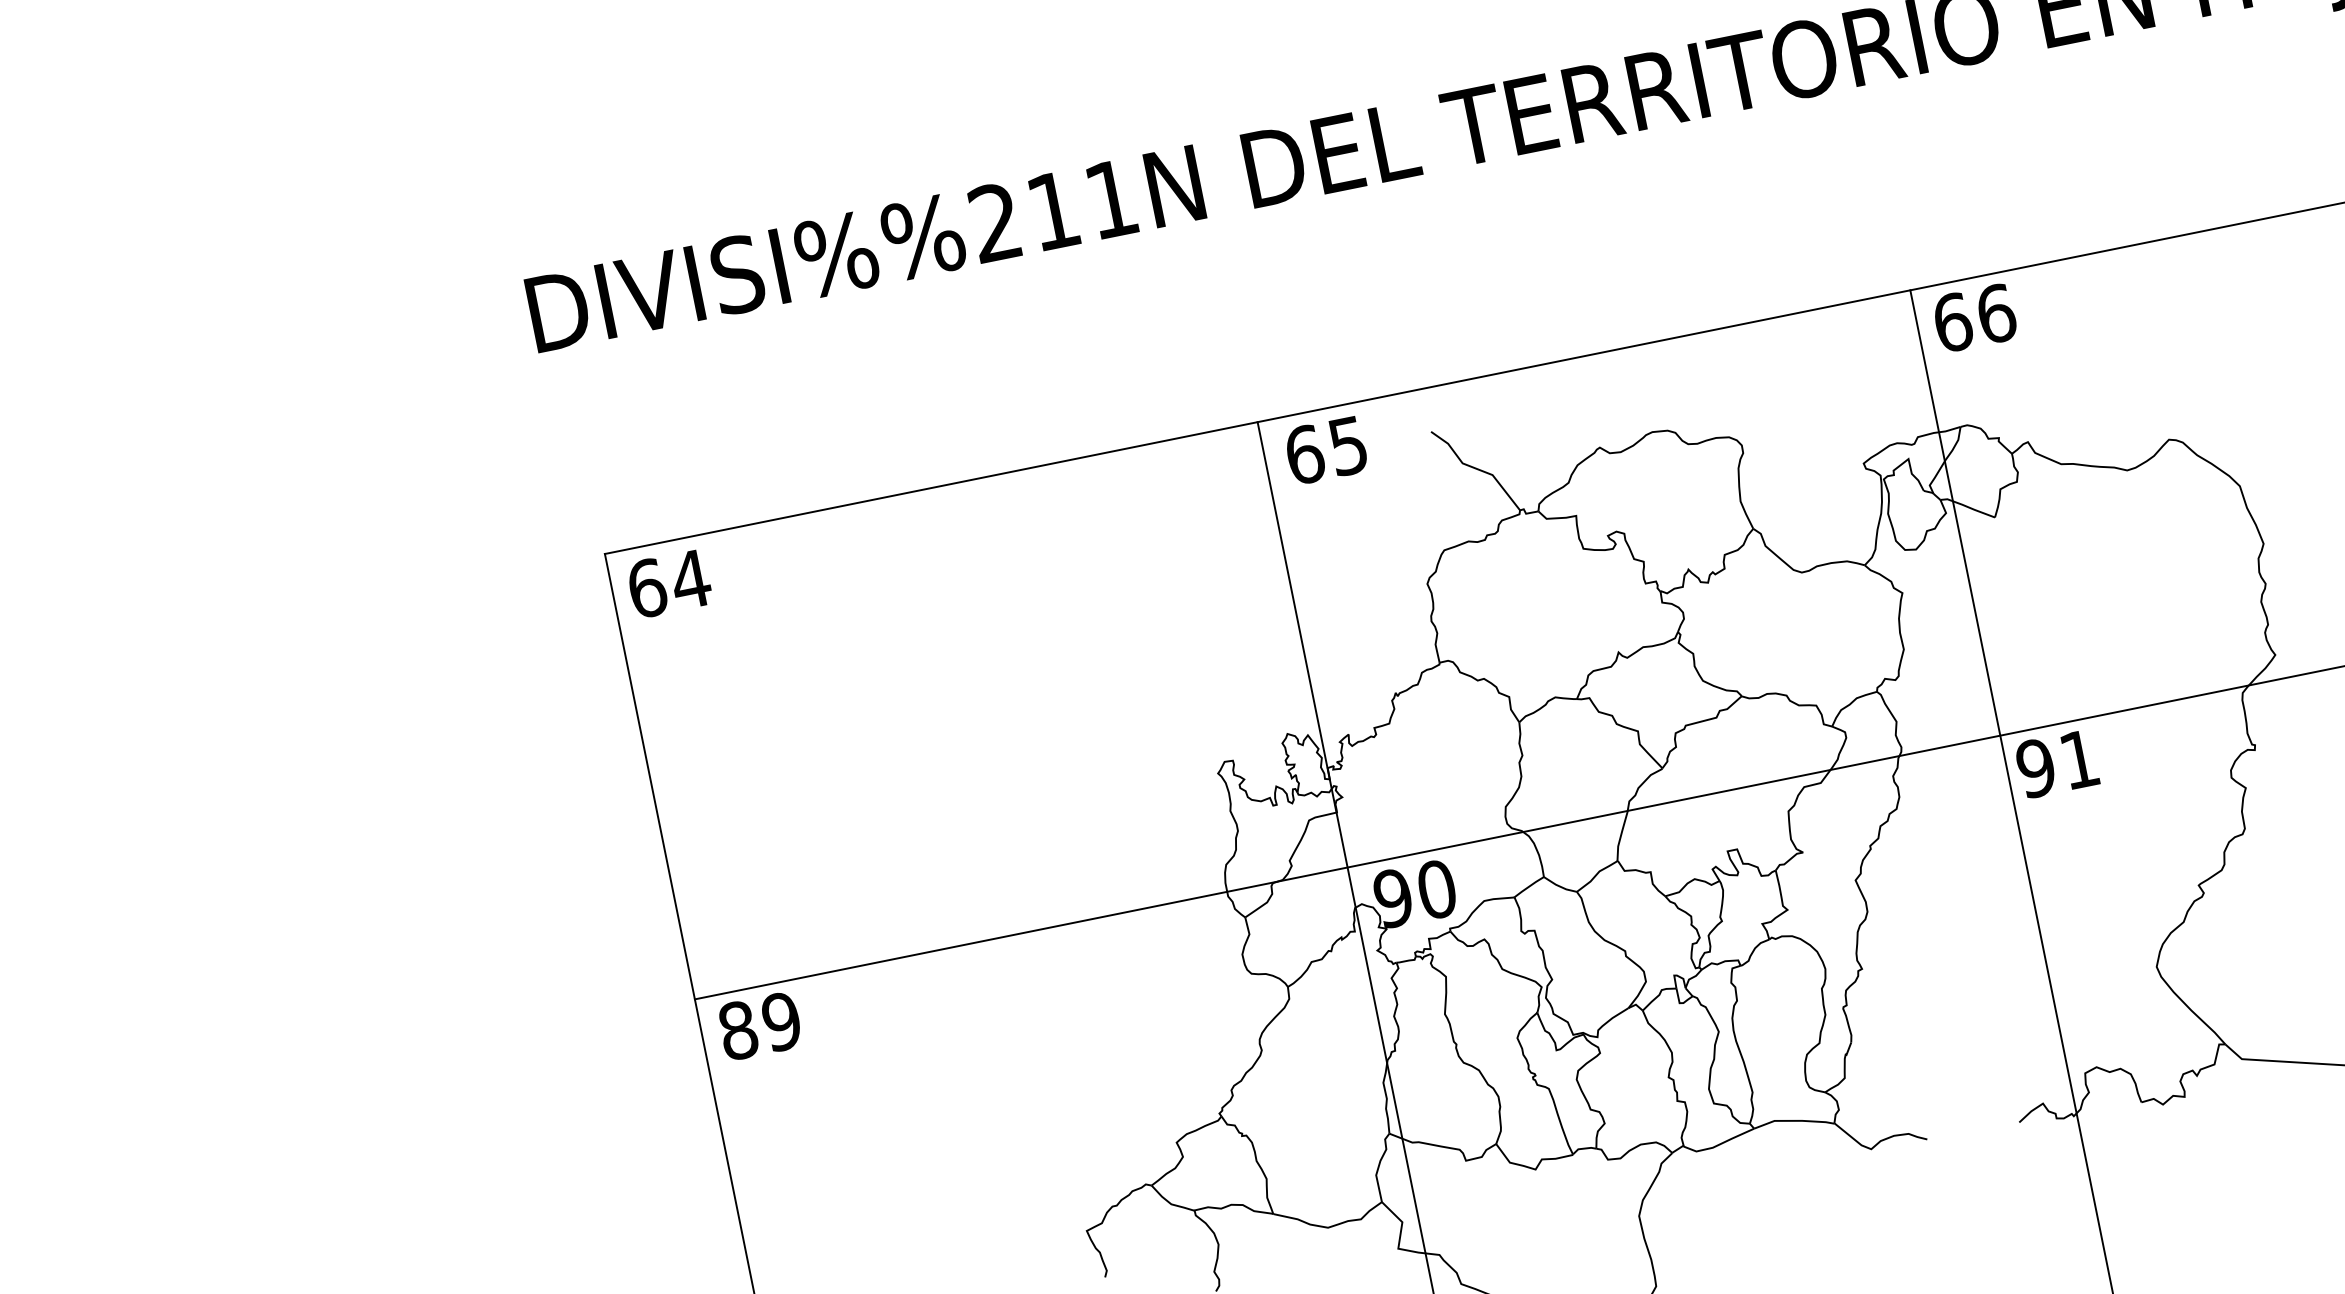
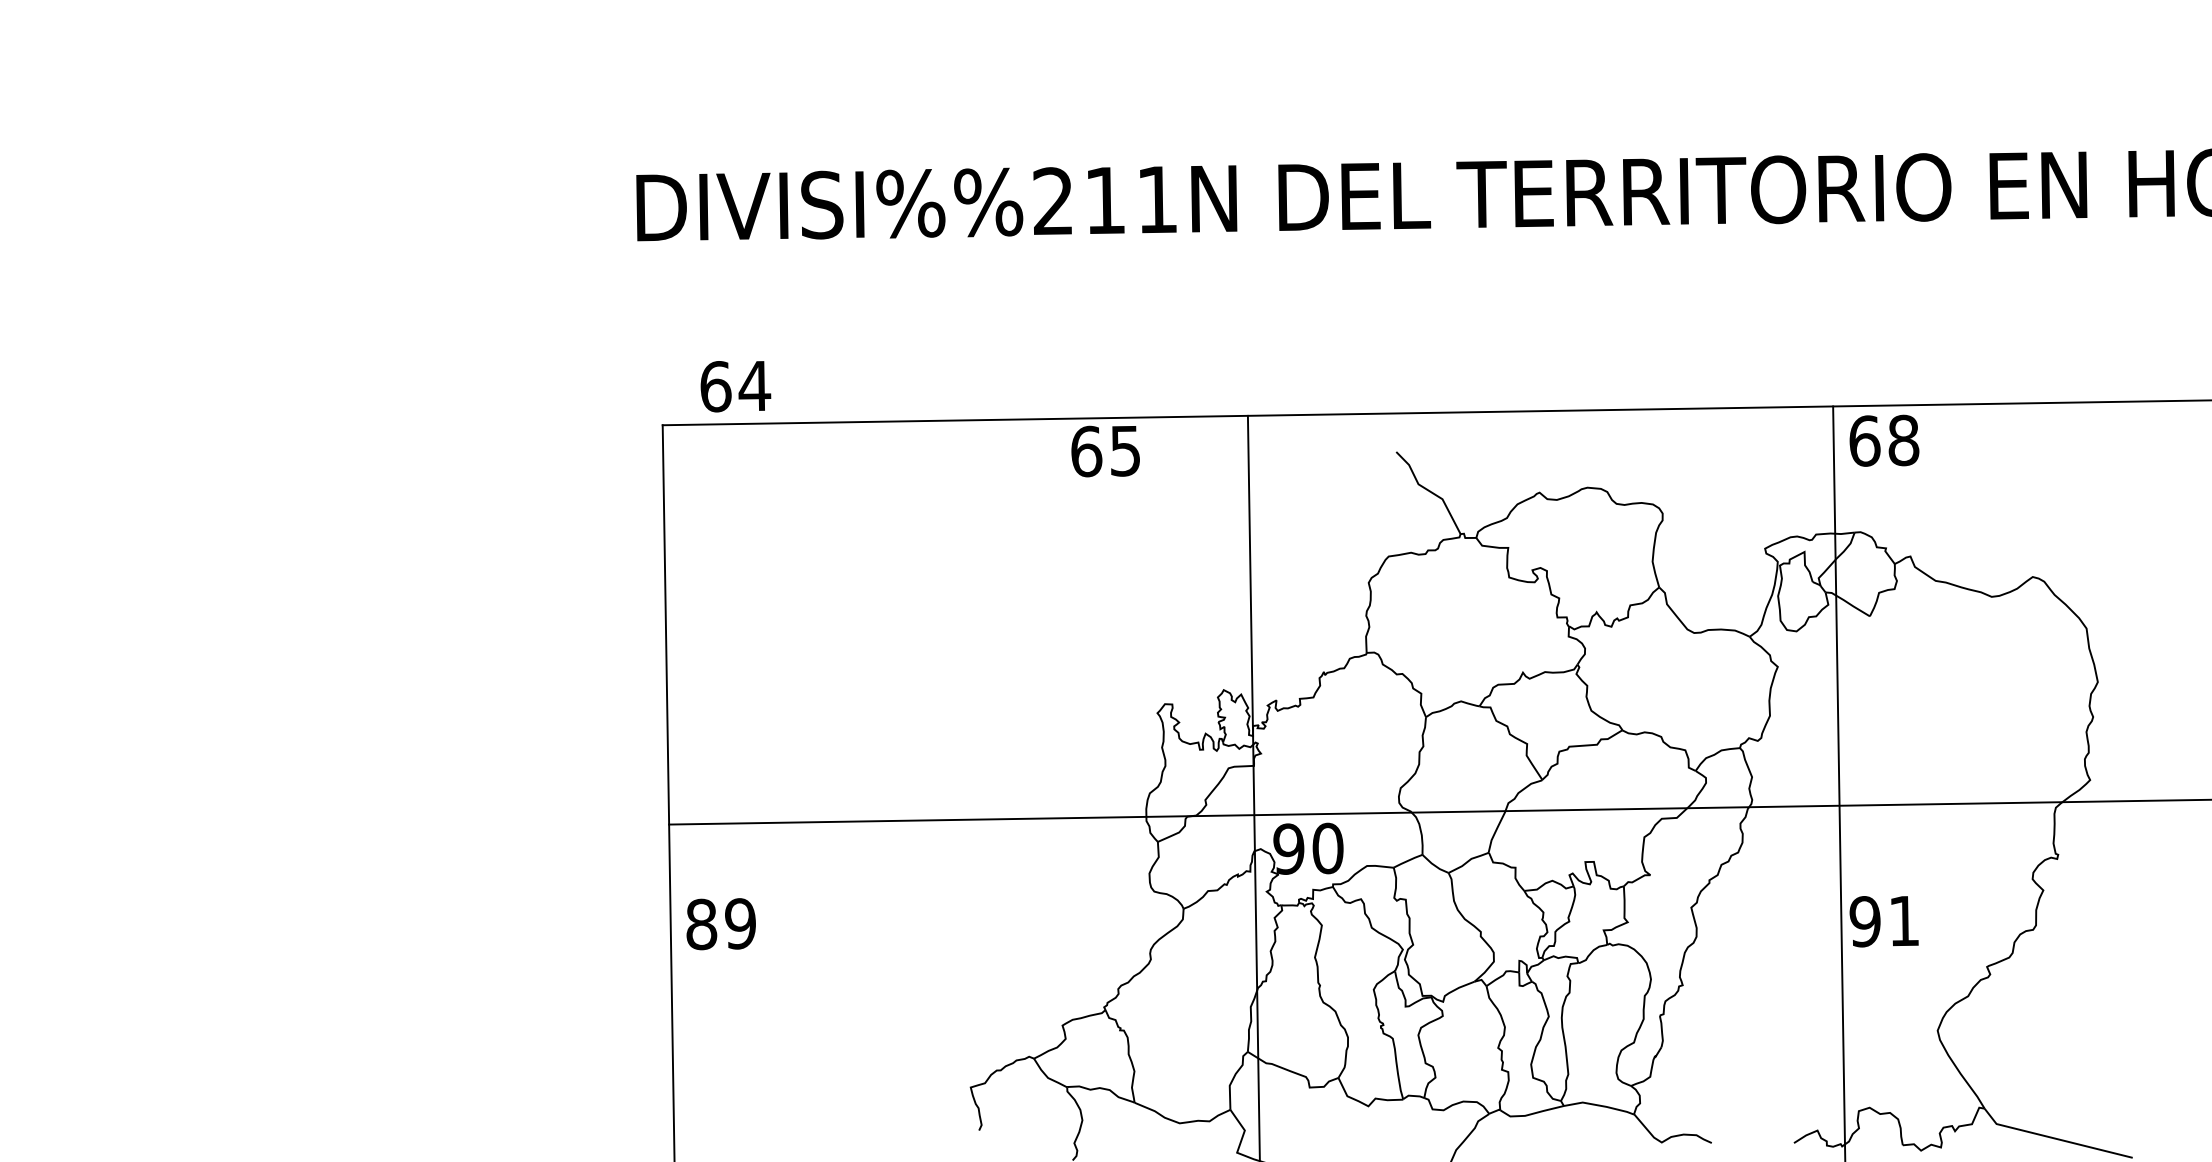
text: (1996, 313) -> (1903, 440), 66 -> 68
text: (1326, 450) -> (1105, 451), moved
text: (669, 584) -> (735, 386), moved
text: (2056, 764) -> (1883, 921), moved
text: (759, 1026) -> (720, 924), moved

